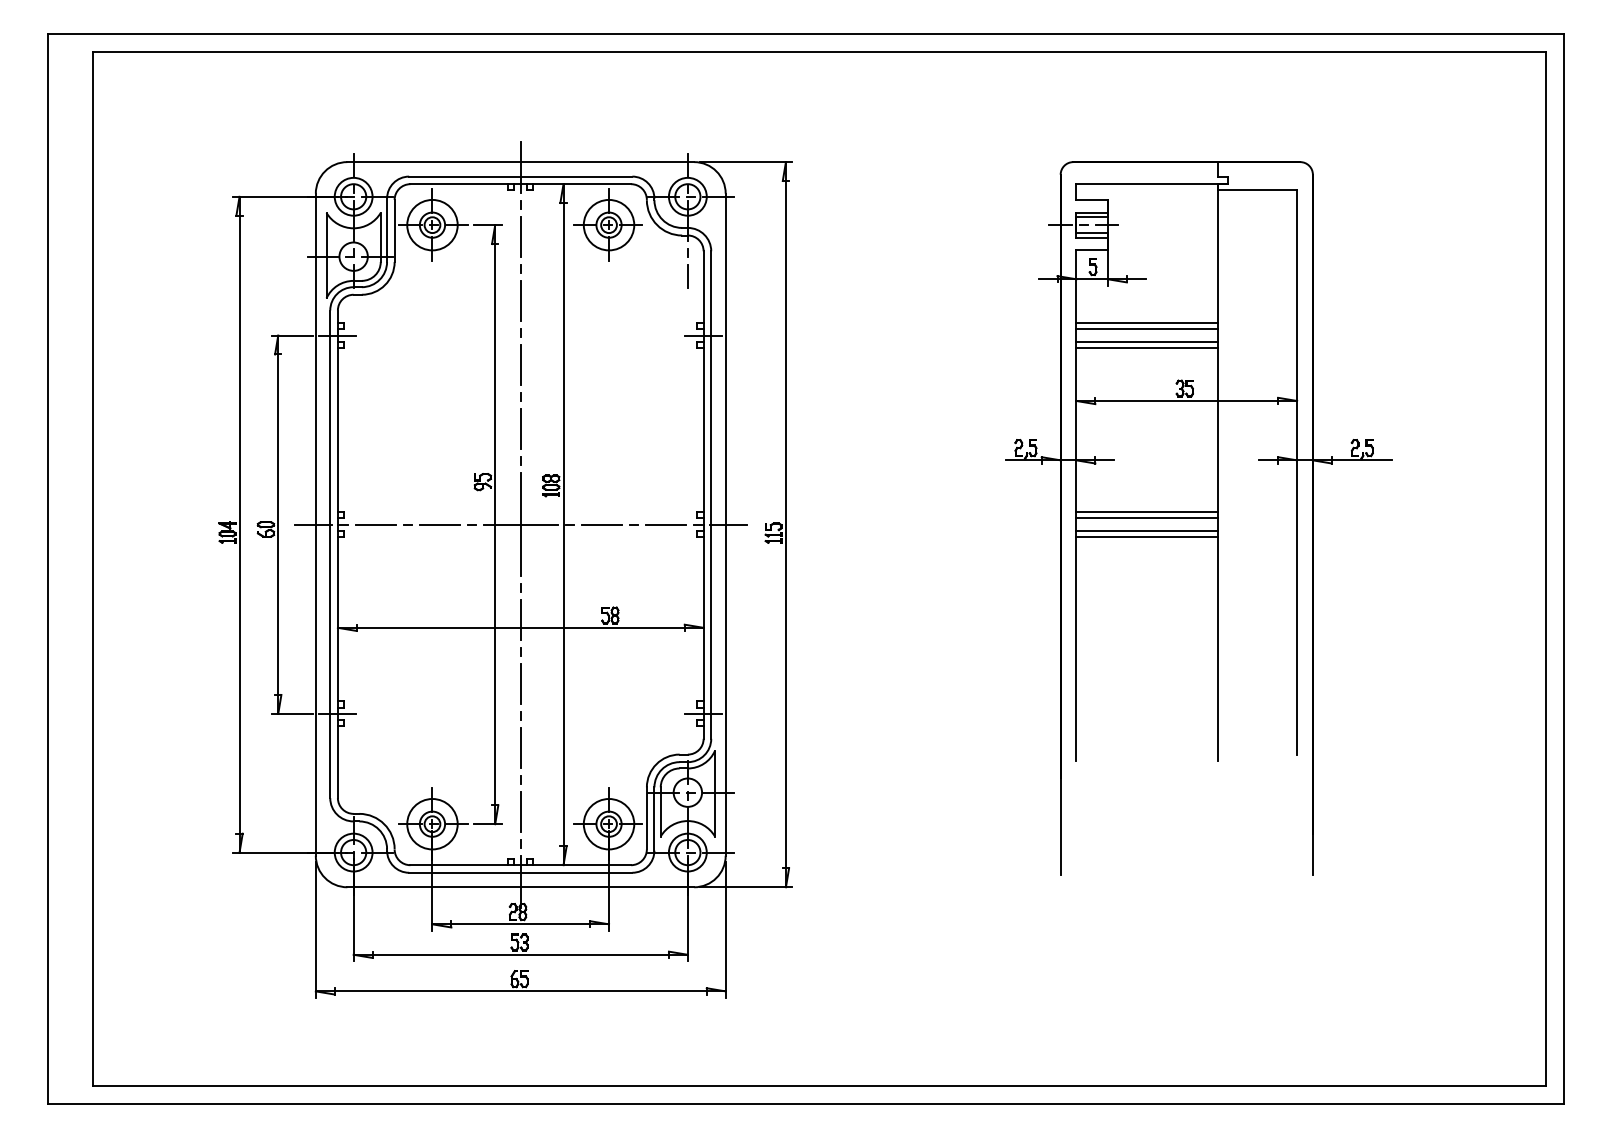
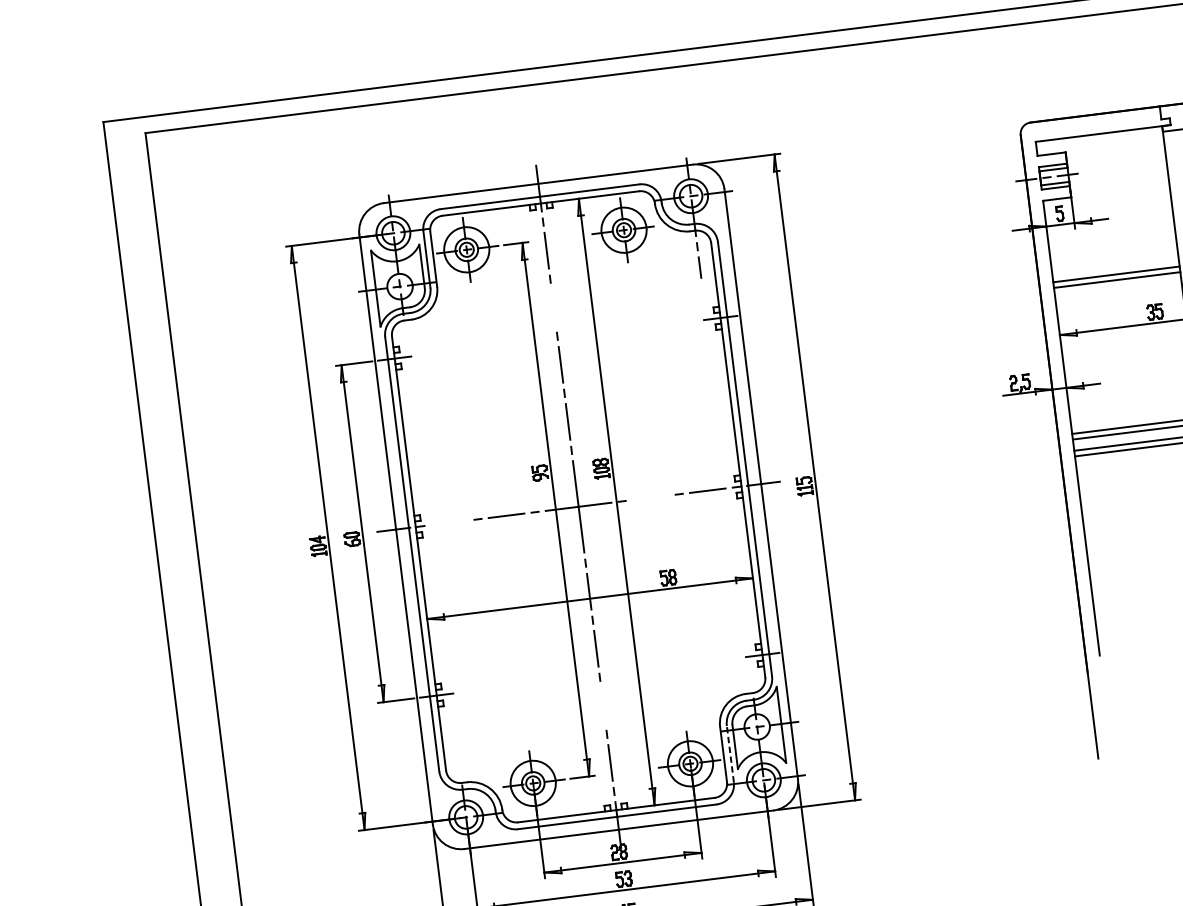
line: (520, 301) -> (553, 308), removed
line: (1147, 322) -> (1114, 257), removed
line: (1147, 329) -> (1115, 263), removed
line: (375, 524) -> (449, 522), removed
line: (601, 524) -> (650, 497), removed
line: (520, 748) -> (603, 706), removed
line: (654, 819) -> (730, 754), solid -> dashed

